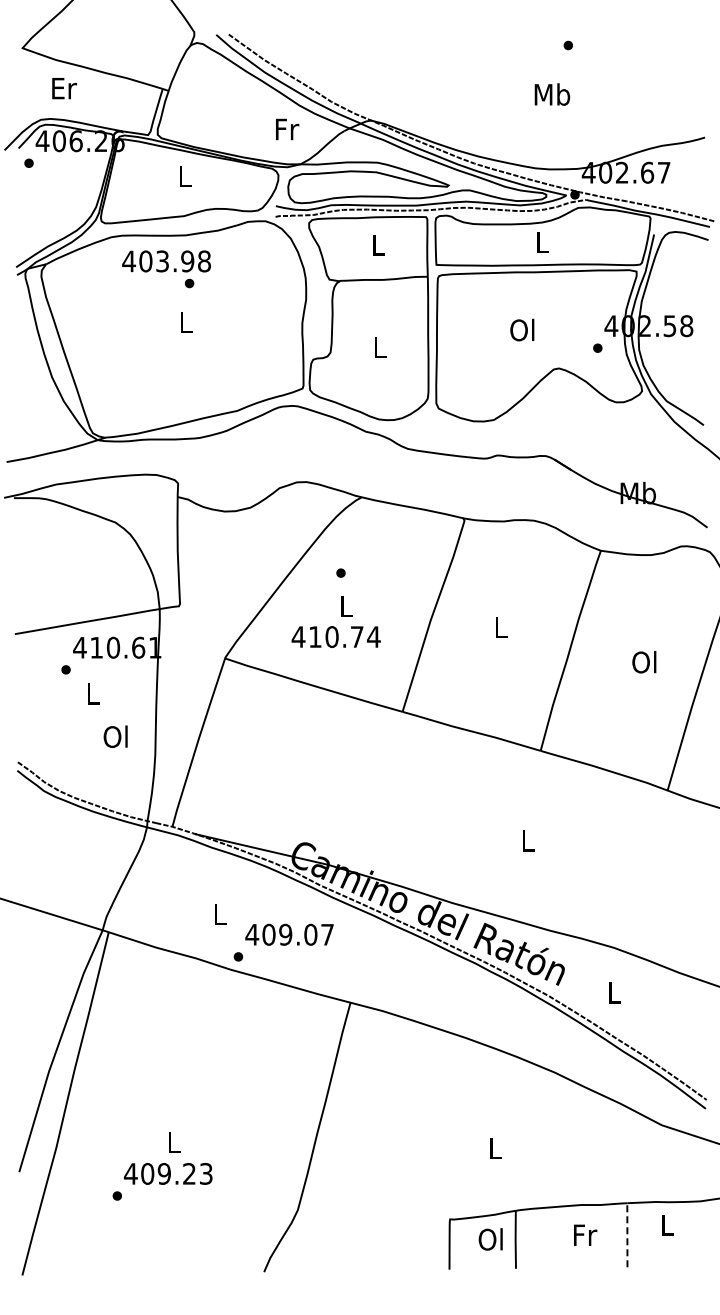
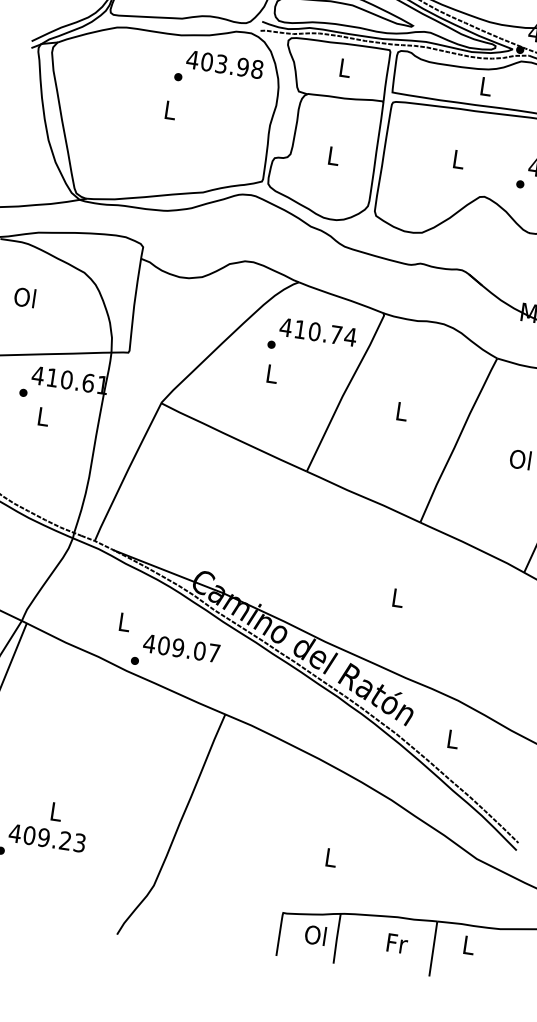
text: (166, 261) -> (224, 64), moved
text: (522, 329) -> (458, 158), Ol -> L
text: (335, 636) -> (317, 331), moved
text: (115, 736) -> (24, 297), moved
line: (627, 1235) -> (433, 949), dashed -> solid

